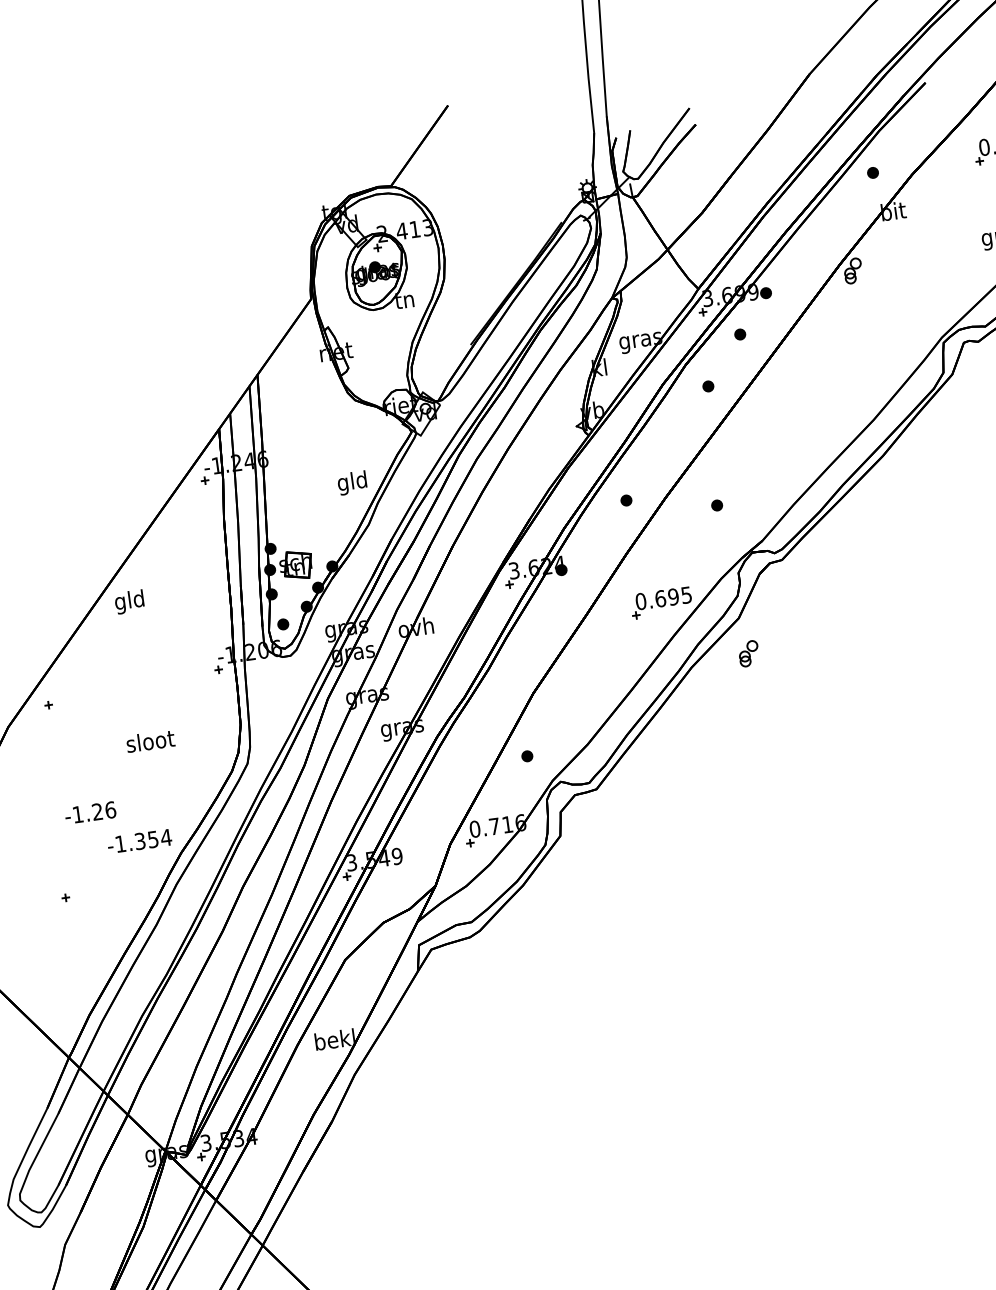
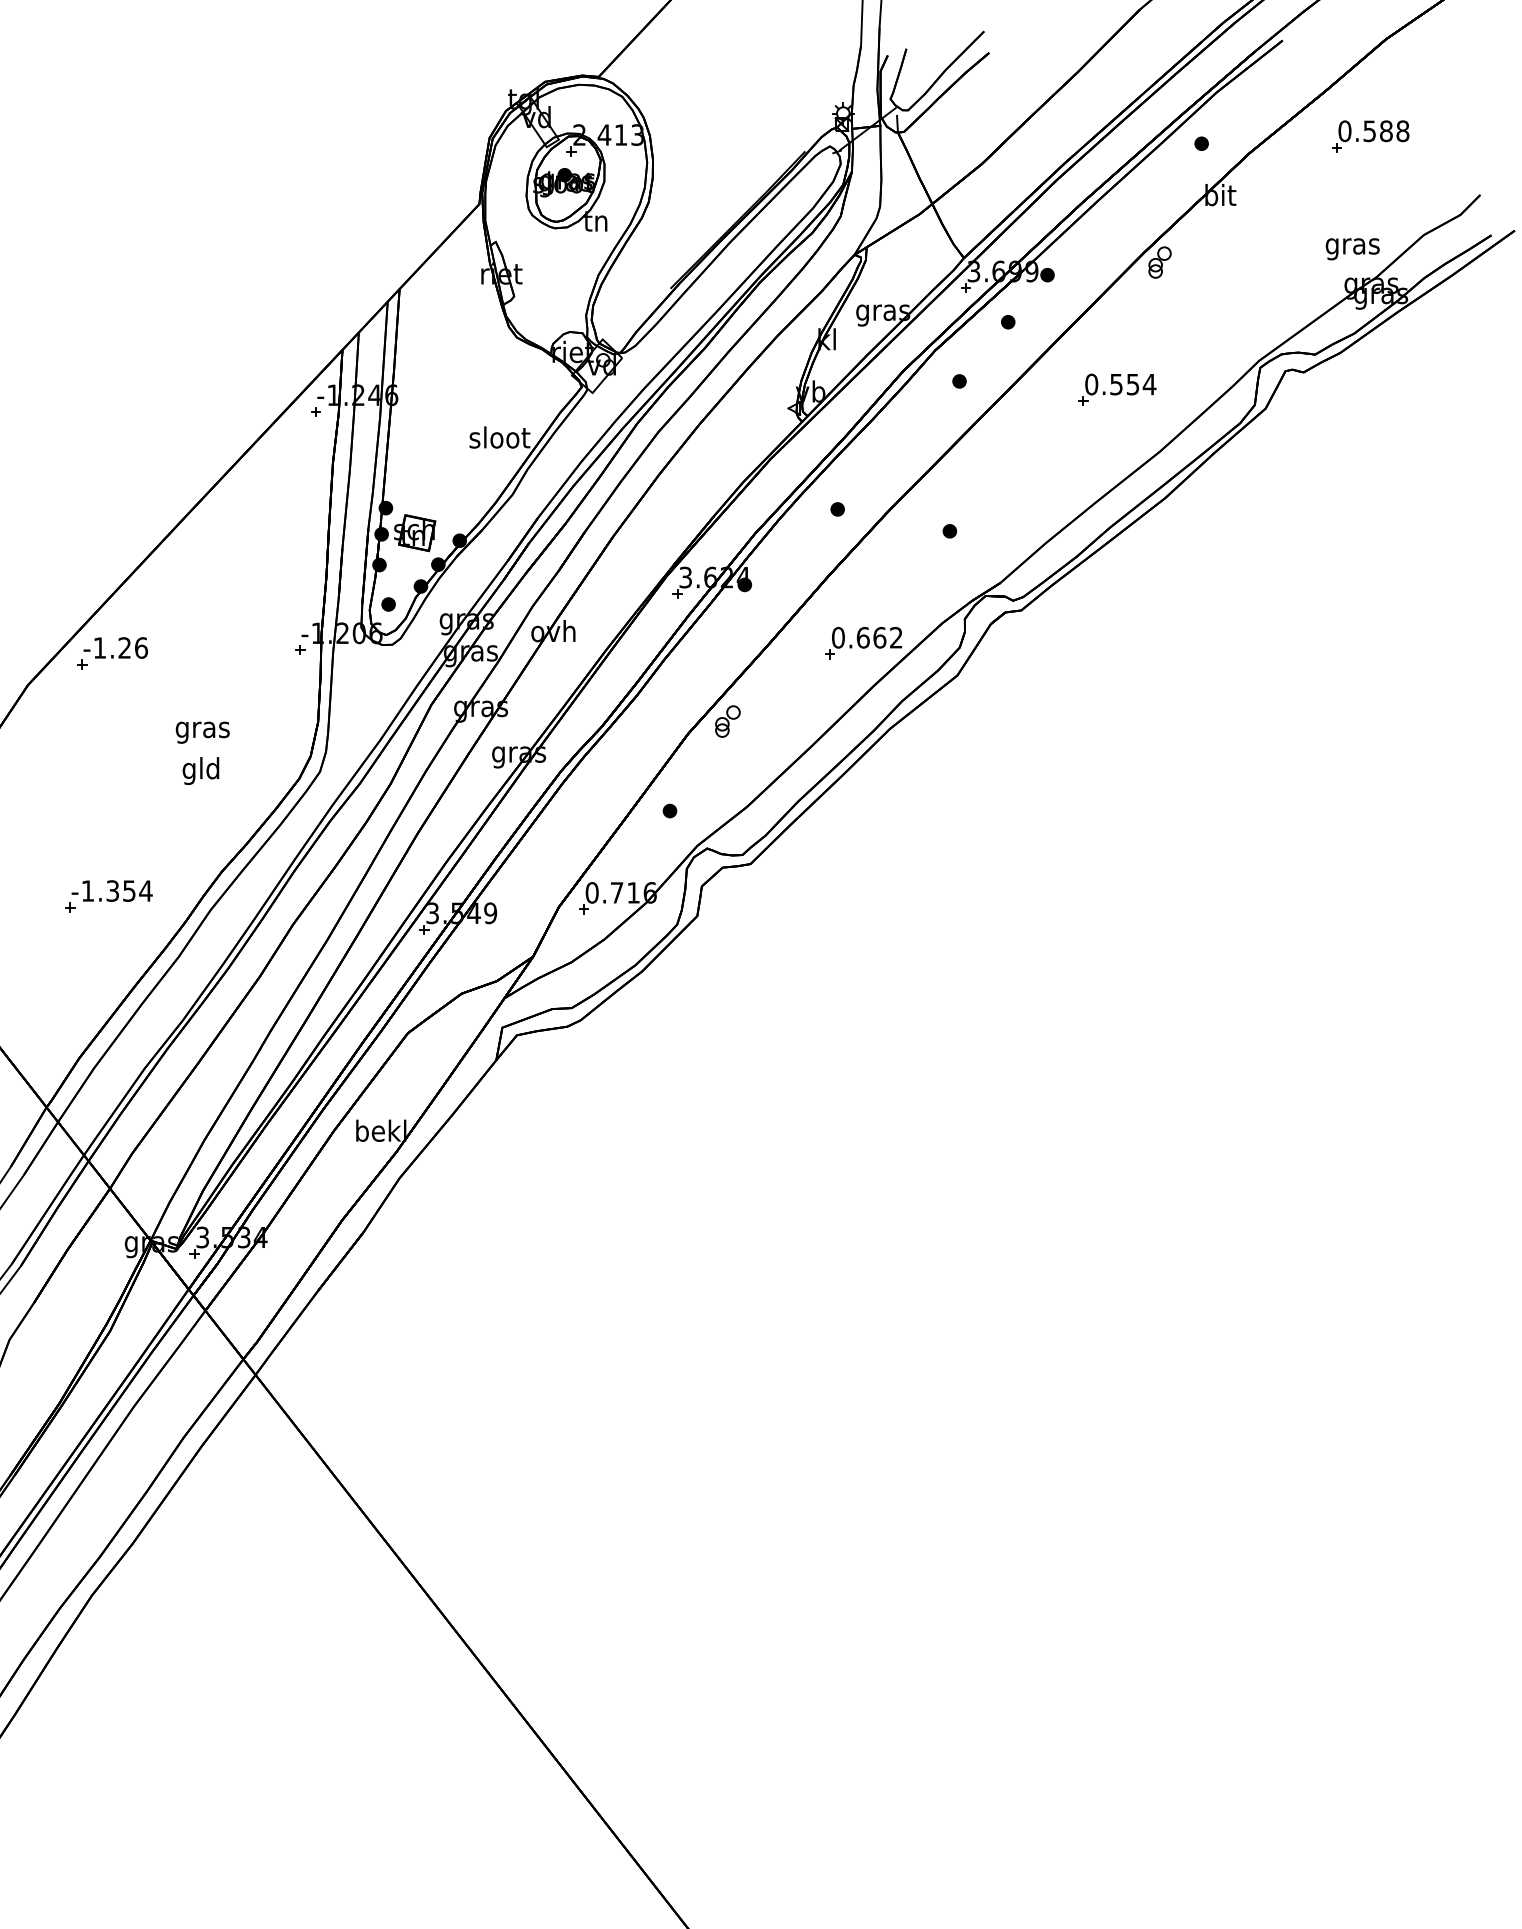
part: (833, 375) -> (1117, 389), added
text: (352, 483) -> (499, 440), gld -> sloot
text: (679, 595) -> (887, 637), 0.695 -> 0.662
text: (129, 601) -> (200, 770), moved
part: (748, 653) -> (727, 721), moved
text: (150, 743) -> (202, 729), sloot -> gras
text: (90, 812) -> (115, 647), moved
text: (139, 841) -> (111, 890), moved

